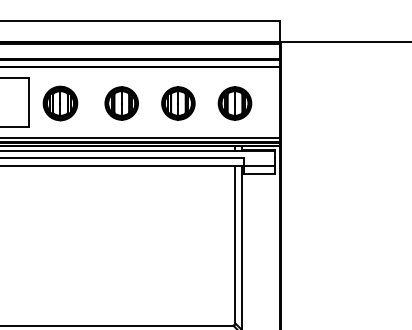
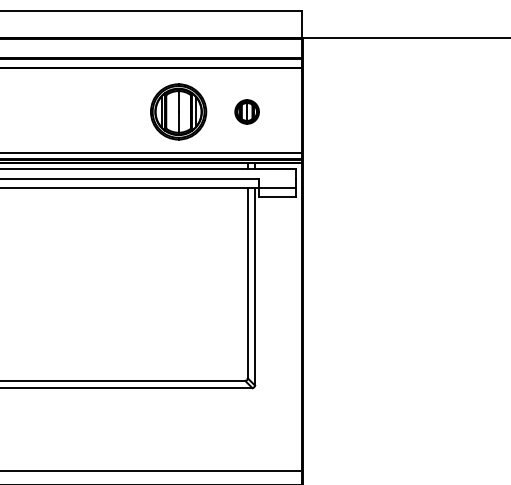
part: (60, 103) -> (35, 111), removed
part: (121, 103) -> (109, 111), removed
part: (178, 103) -> (178, 111), size x1.4
part: (234, 103) -> (246, 111), size x0.6

